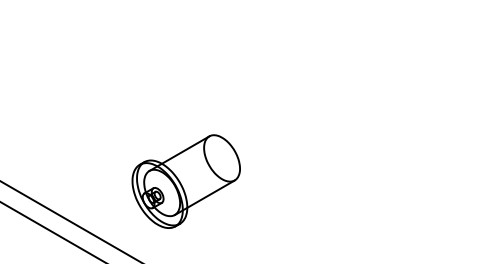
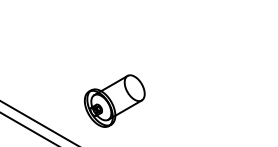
part: (185, 180) -> (114, 100), moved

